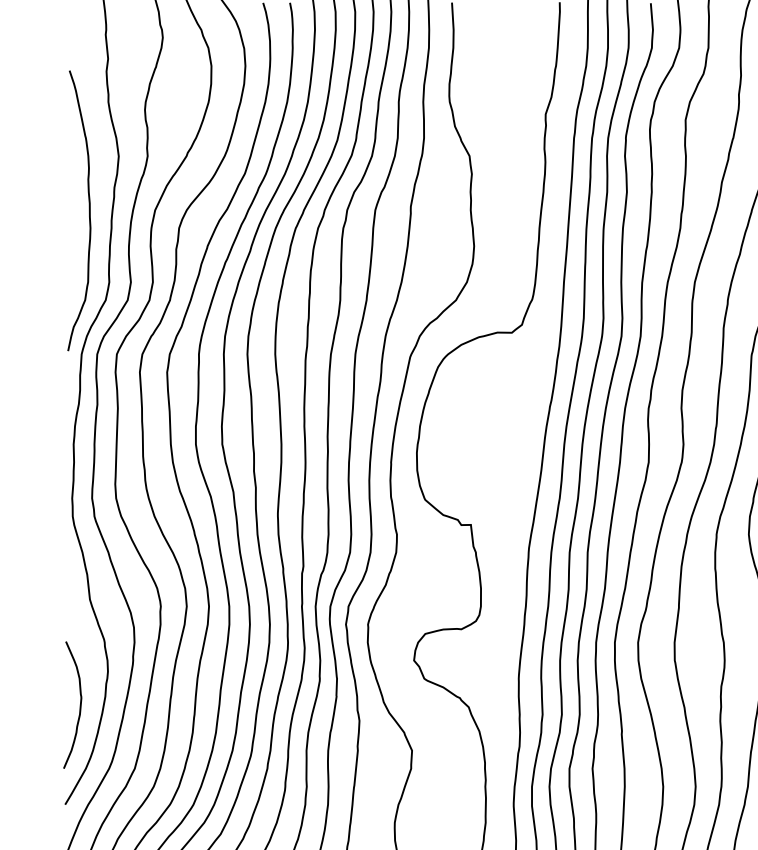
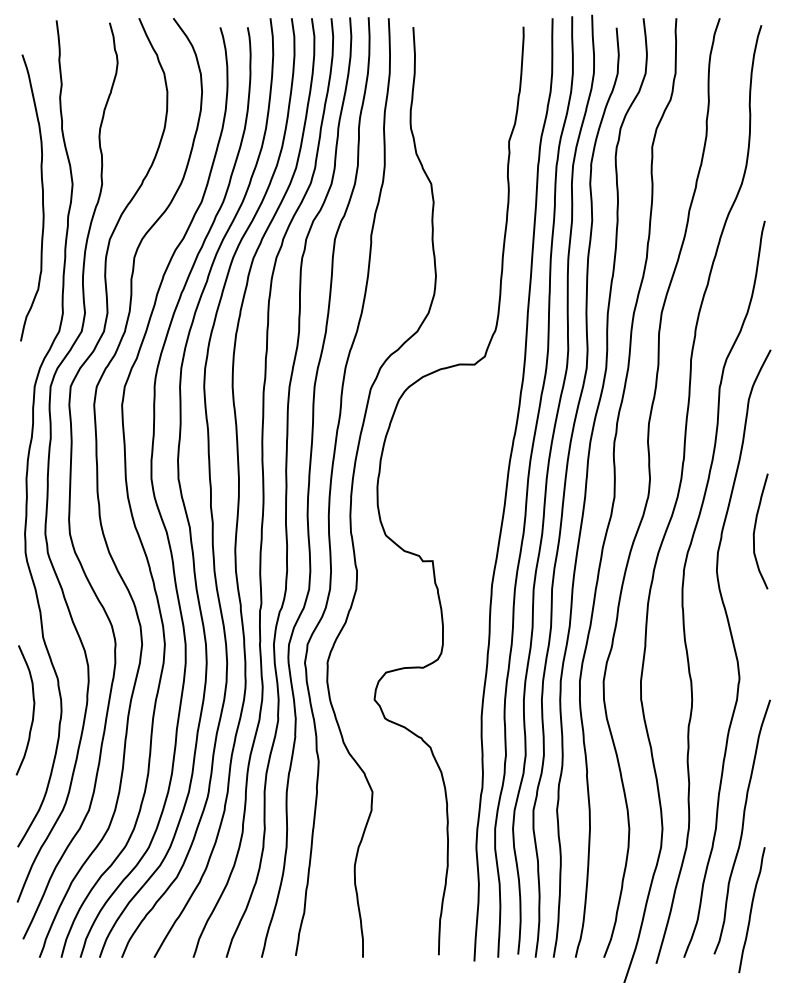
curve: (89, 210) -> (42, 197), moved
curve: (79, 705) -> (32, 710), moved

